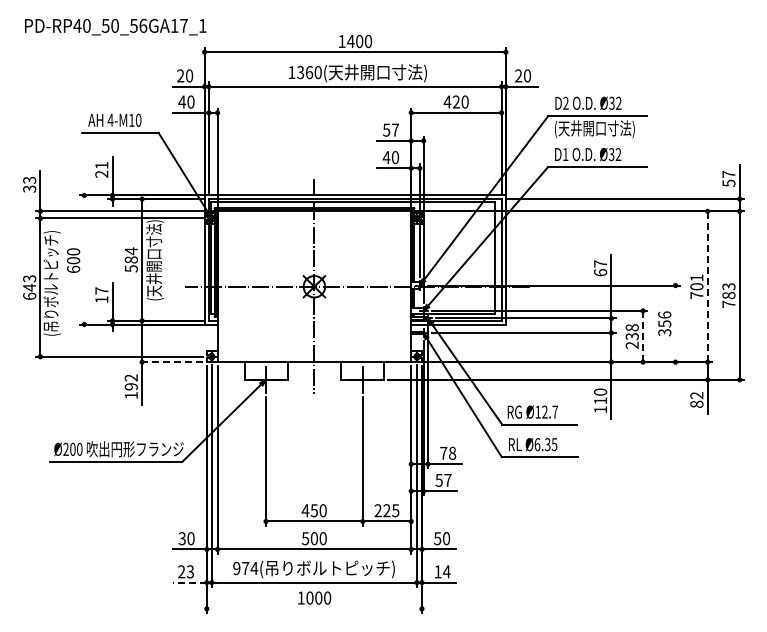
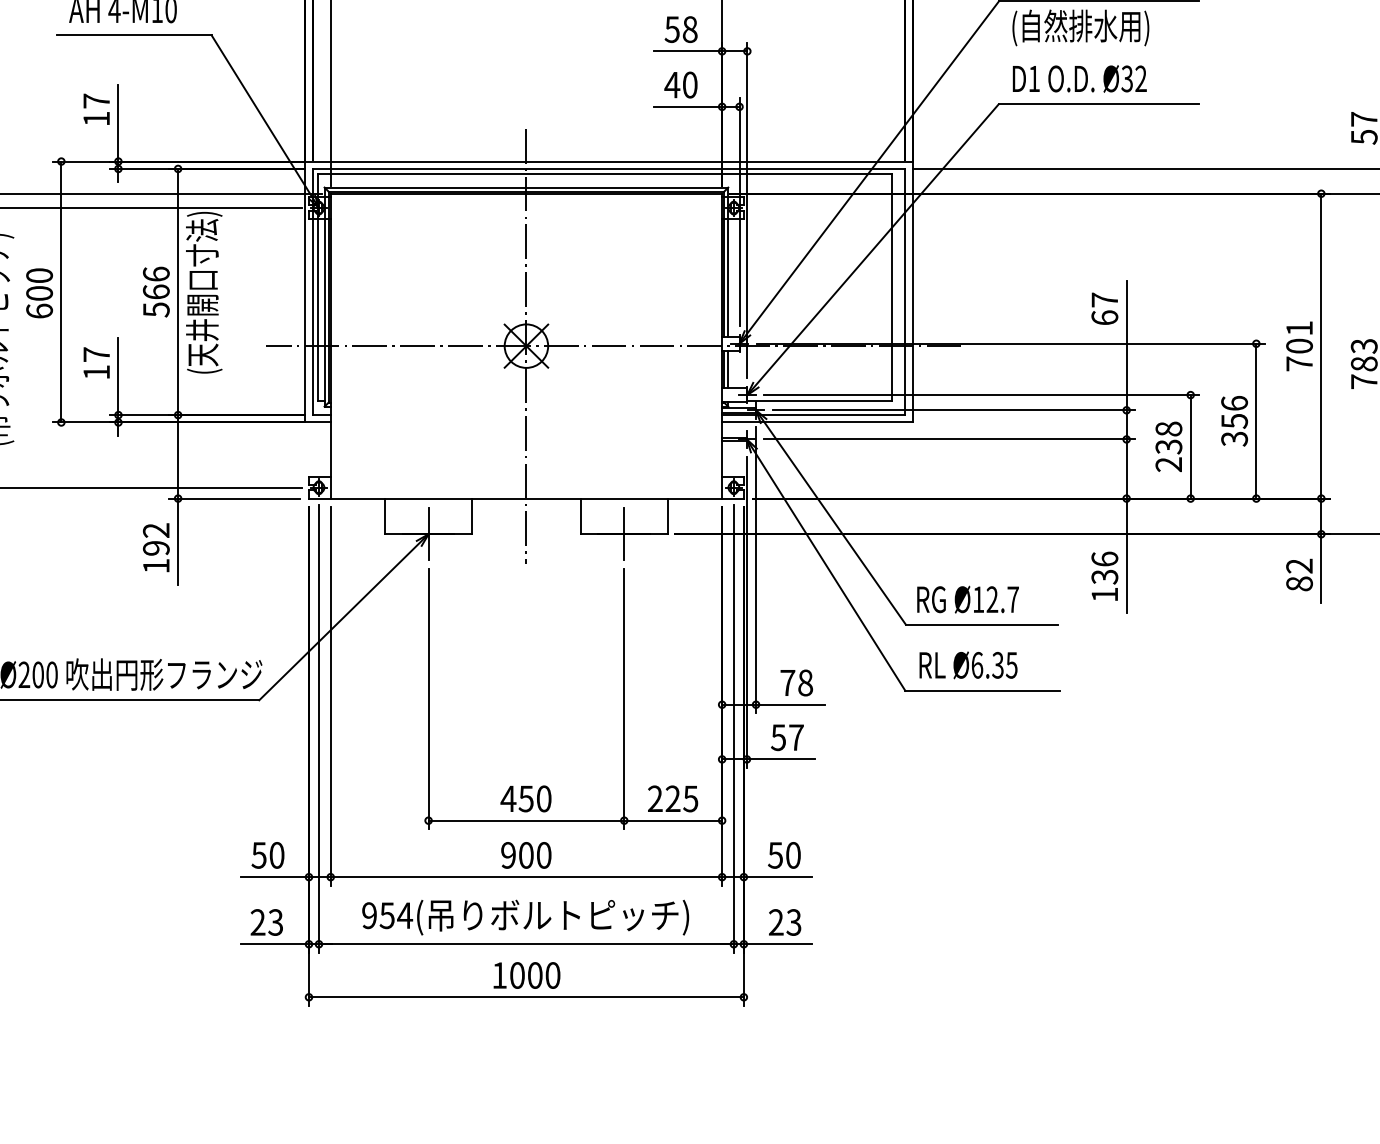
text: (395, 129) -> (690, 28), 57 -> 58
text: (596, 129) -> (1096, 28), (天井開口寸法) -> (自然排水用)
text: (101, 169) -> (96, 109), 21 -> 17
text: (130, 255) -> (154, 283), 584 -> 566
line: (84, 259) -> (61, 291), added
line: (707, 286) -> (1320, 345), dashed -> solid
line: (675, 323) -> (1256, 420), added
line: (643, 336) -> (1191, 446), dashed -> solid
line: (169, 362) -> (233, 499), dashed -> solid
text: (600, 396) -> (1104, 568), 110 -> 136
text: (182, 538) -> (259, 855), 30 -> 50
text: (305, 538) -> (508, 855), 500 -> 900
text: (245, 568) -> (387, 915), 974( -> 954(
text: (442, 571) -> (785, 921), 14 -> 23
line: (189, 582) -> (273, 943), dashed -> solid
line: (314, 608) -> (526, 996), added

